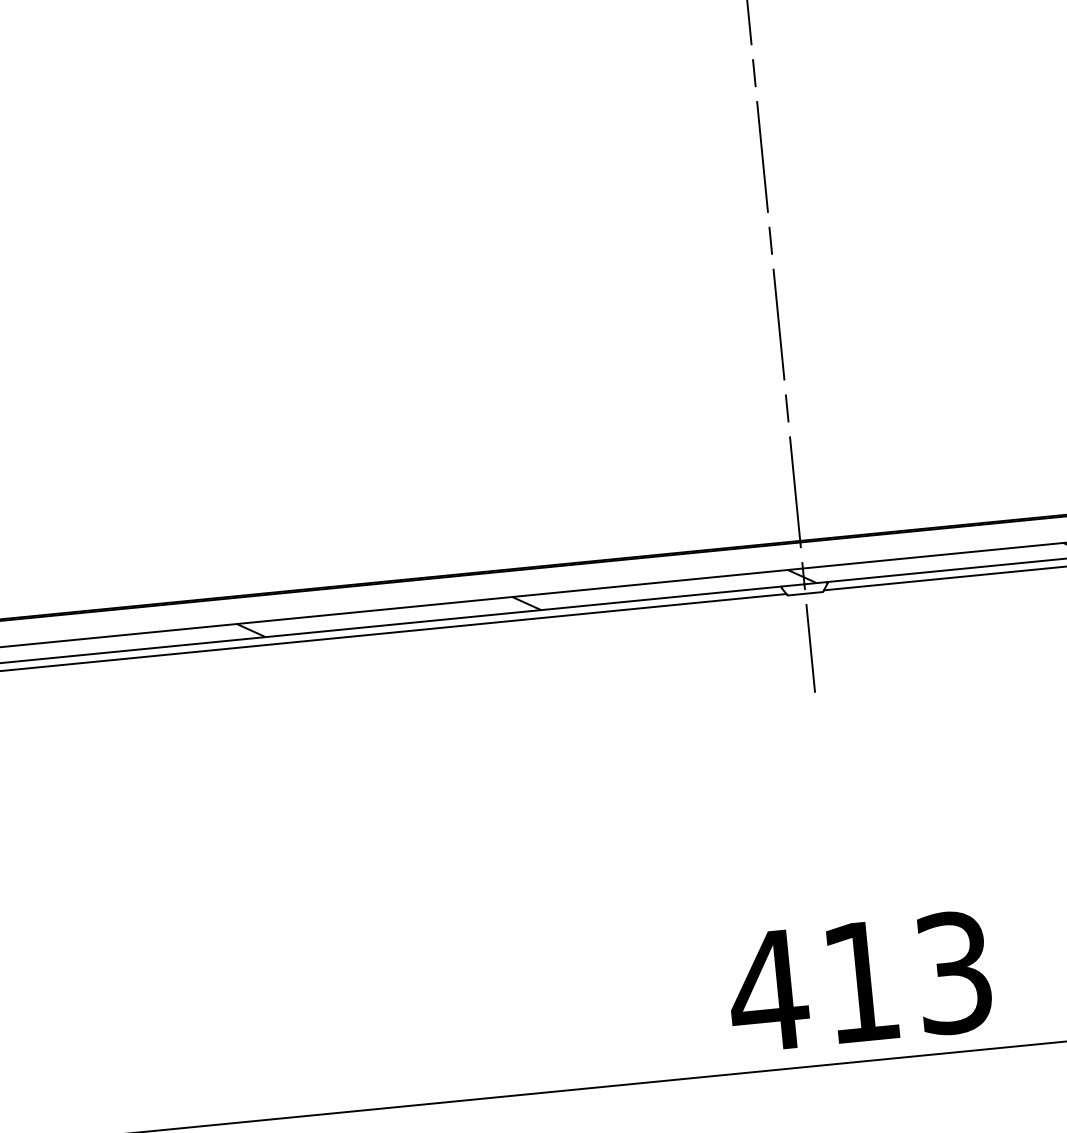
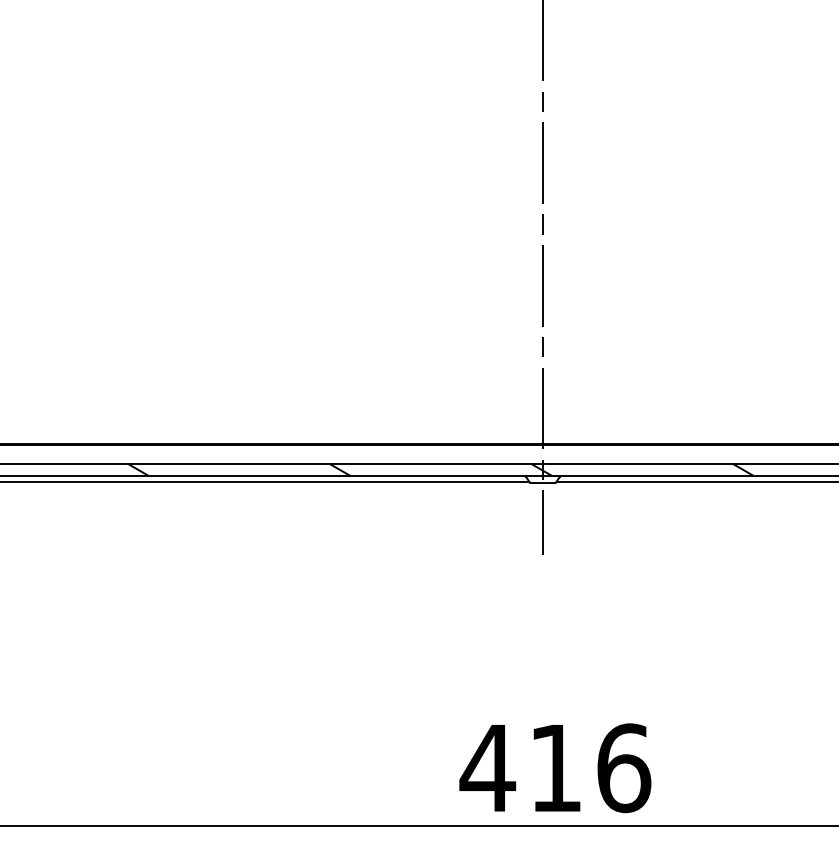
text: (955, 973) -> (624, 768), 413 -> 416

